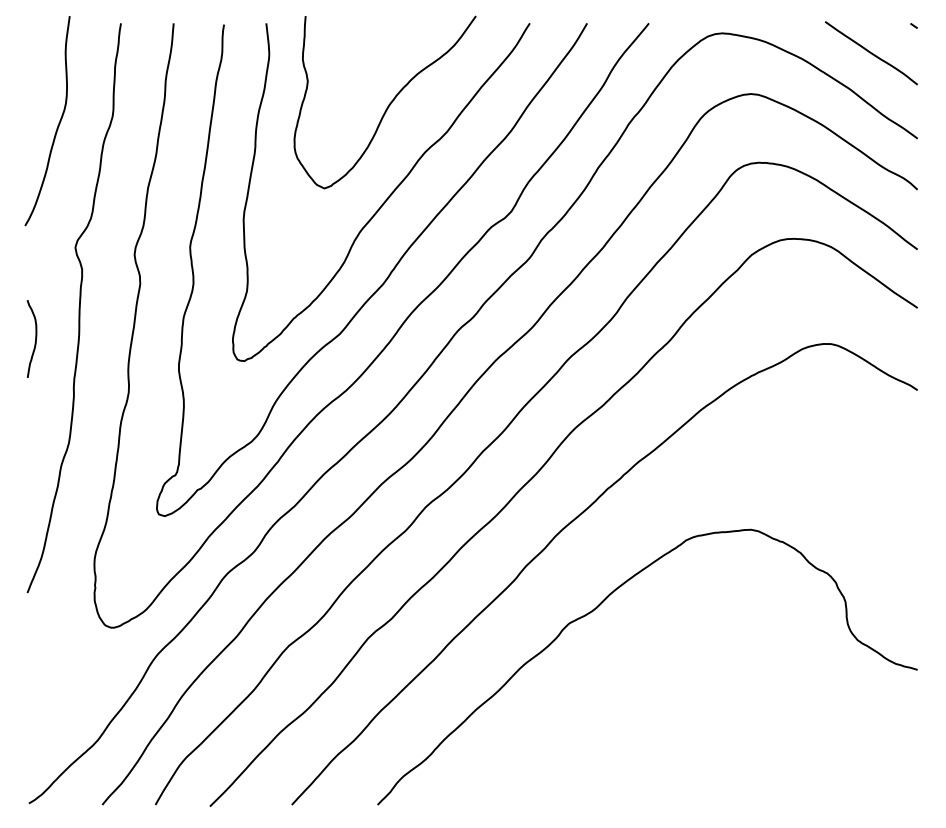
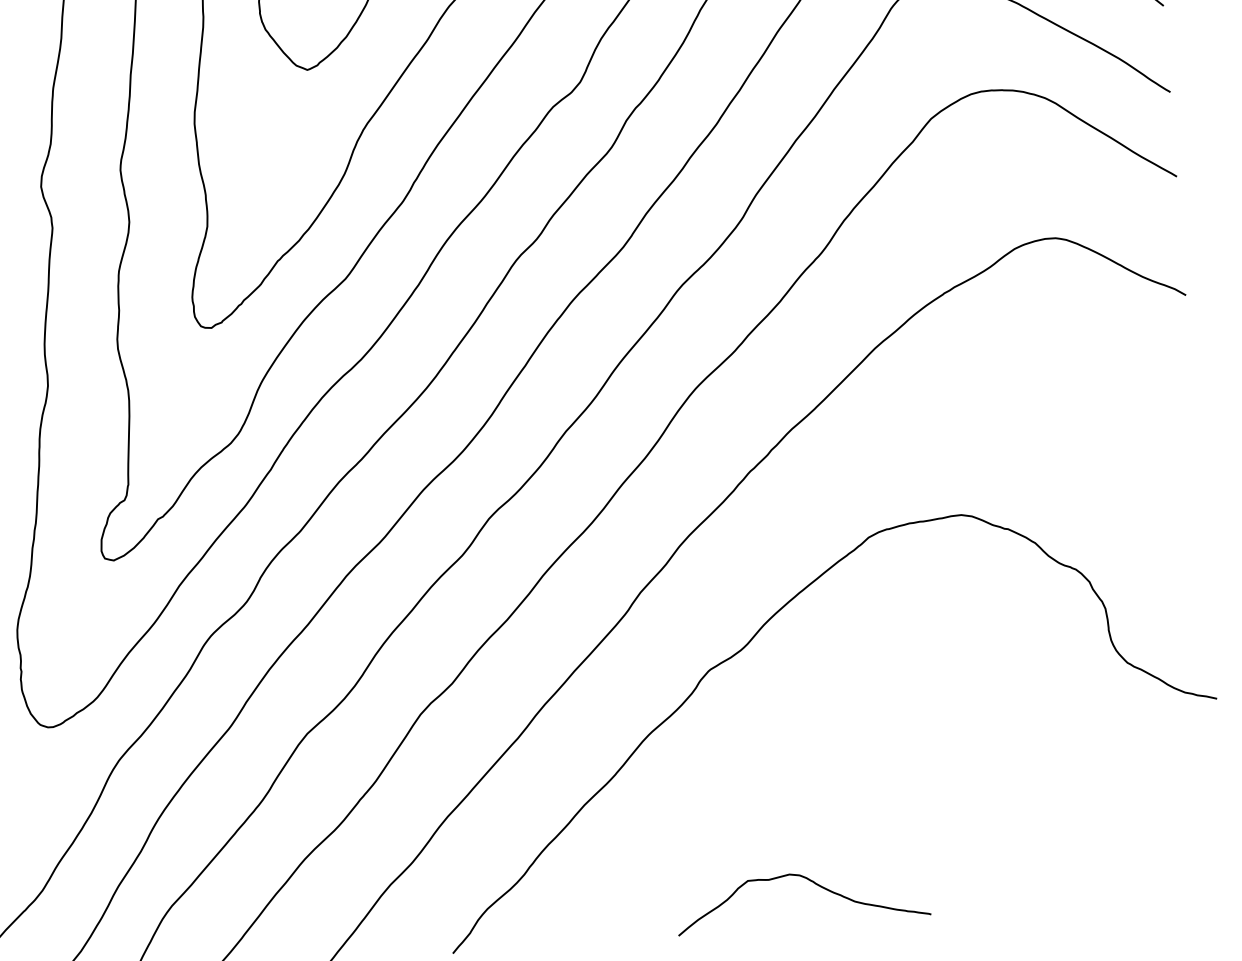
curve: (627, 774) -> (810, 881), added

